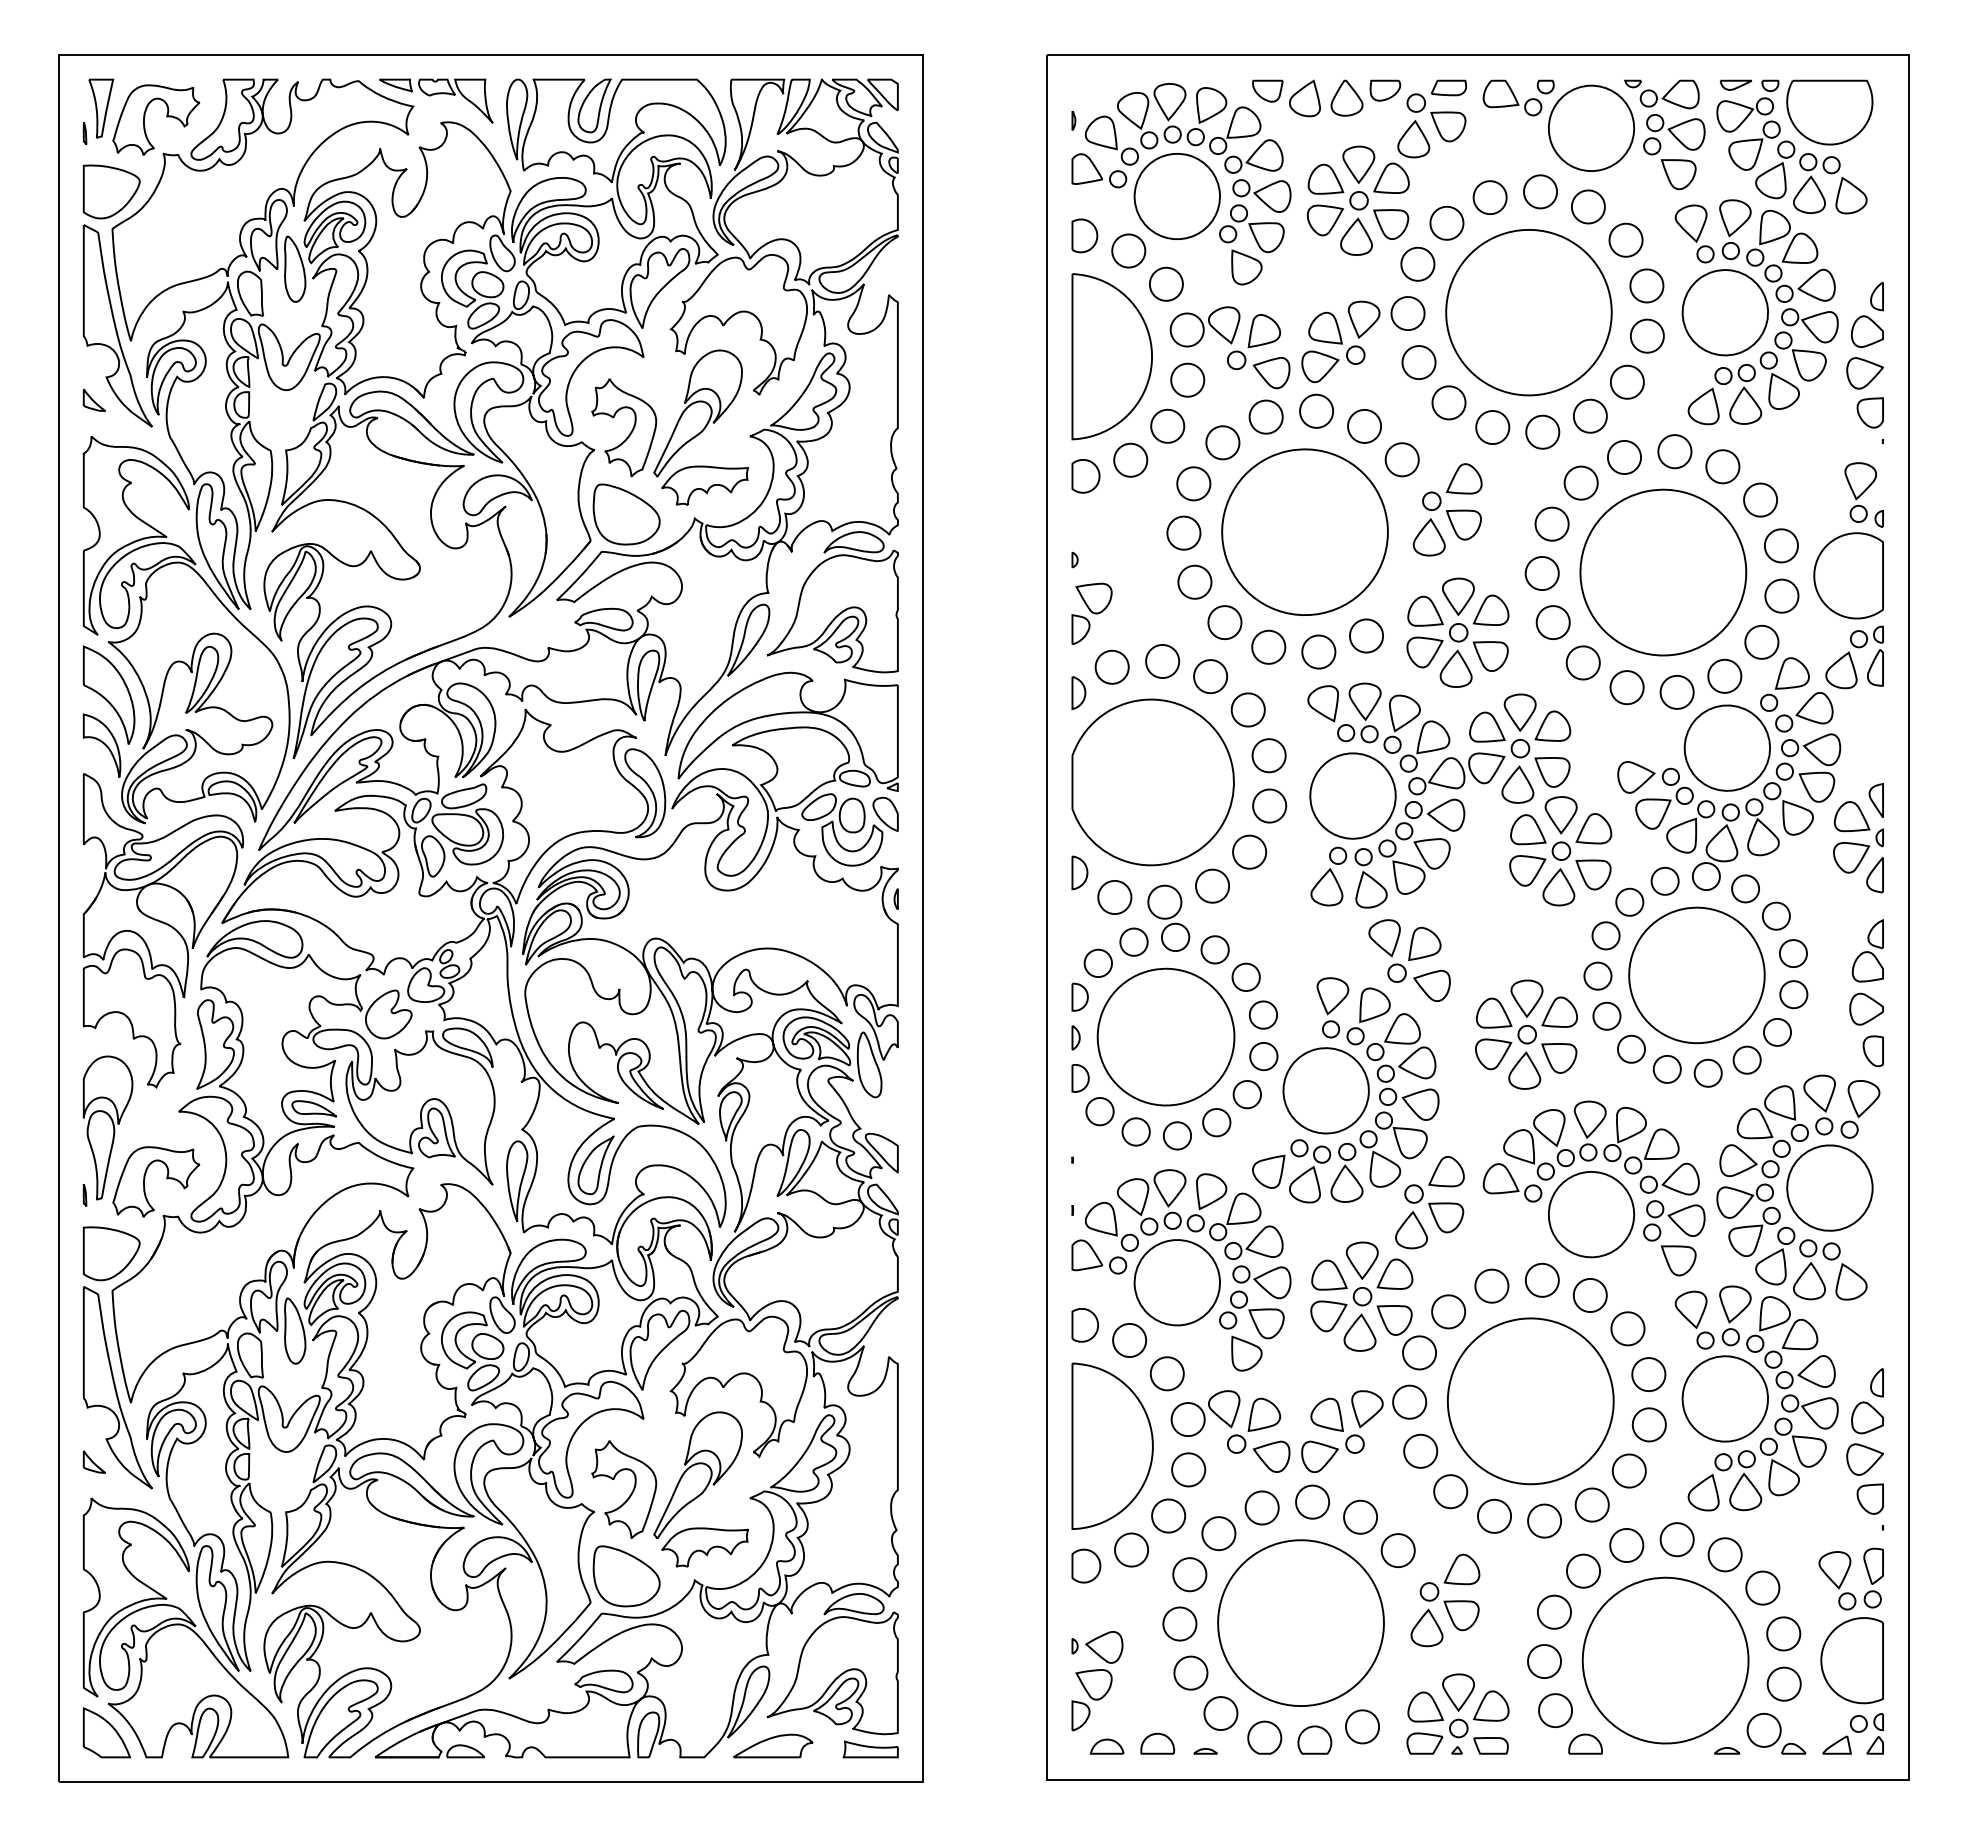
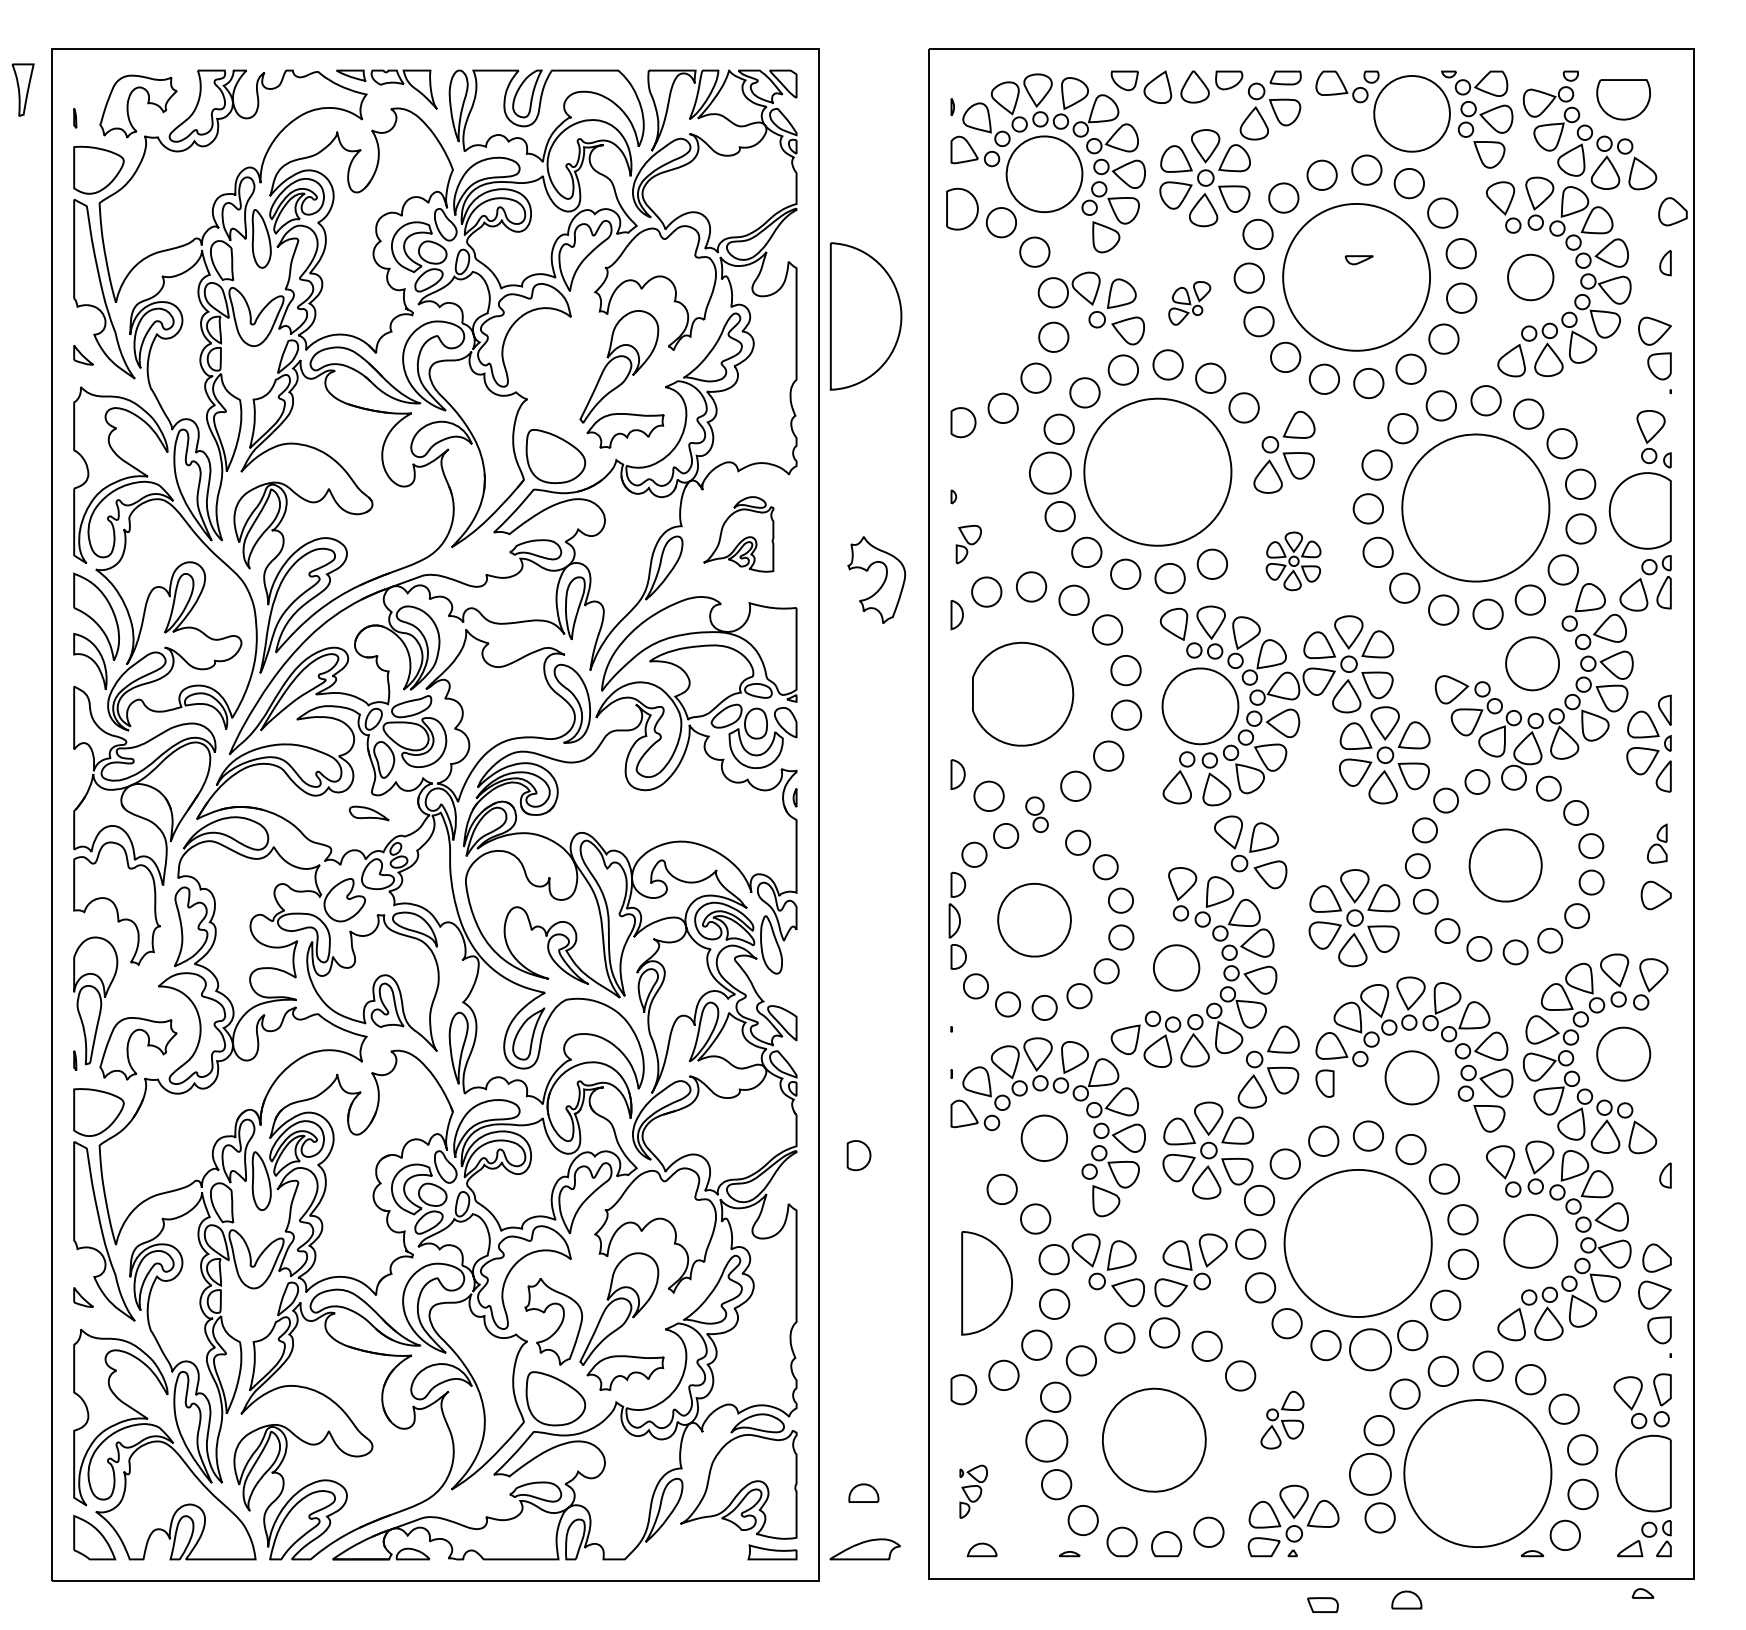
part: (1735, 84) -> (1358, 259), moved
part: (101, 108) -> (23, 89), moved
part: (1829, 112) -> (1623, 99), size x0.7
part: (1084, 235) -> (962, 208), size x1.4
part: (1724, 312) -> (1530, 277), size x0.6
part: (1867, 331) -> (1672, 211), moved
part: (1340, 341) -> (1189, 302), size x0.6
part: (1111, 356) -> (865, 316), moved
part: (631, 430) -> (883, 582), moved
part: (1183, 532) -> (1050, 472), size x1.4
part: (832, 602) -> (738, 534), size x0.6
part: (1091, 613) -> (968, 544), size x0.7
part: (1457, 632) -> (1293, 561), size x0.6
part: (1726, 747) -> (1531, 663), size x0.7
part: (1152, 782) -> (1022, 694), size x0.7
part: (1168, 917) -> (1036, 814), size x0.6
part: (1867, 950) -> (1657, 843), size x0.7
part: (1696, 975) -> (1505, 865), size x0.6
part: (1165, 1036) -> (1034, 919), size x0.6
part: (1075, 1037) -> (954, 920), size x1.6
part: (1872, 1051) -> (1324, 1083), moved
part: (1325, 1090) -> (1176, 967), size x0.6
part: (313, 1108) -> (368, 813), moved
part: (1829, 1187) -> (1623, 1053), size x0.7
part: (1591, 1214) -> (1412, 1077), size x0.7
part: (1176, 1282) -> (1043, 1138), size x0.6
part: (1084, 1325) -> (858, 1155), moved
part: (1876, 1382) -> (1665, 1175), moved
part: (1724, 1398) -> (1530, 1240), size x0.7
part: (1112, 1445) -> (987, 1282), size x0.7
part: (1544, 1520) -> (1370, 1349), size x1.4
part: (1445, 1600) -> (1282, 1420), size x0.7
part: (1300, 1622) -> (1153, 1439), size x0.7
part: (1179, 1623) -> (1046, 1440), size x1.4
part: (1544, 1661) -> (1370, 1474), size x1.4
part: (1097, 1681) -> (973, 1492), size x0.6
part: (1157, 1743) -> (863, 1492), moved
part: (1585, 1743) -> (1406, 1599), moved
part: (773, 1745) -> (865, 1548), moved
part: (1490, 1745) -> (1322, 1604), moved
part: (1793, 1748) -> (1642, 1593), moved

